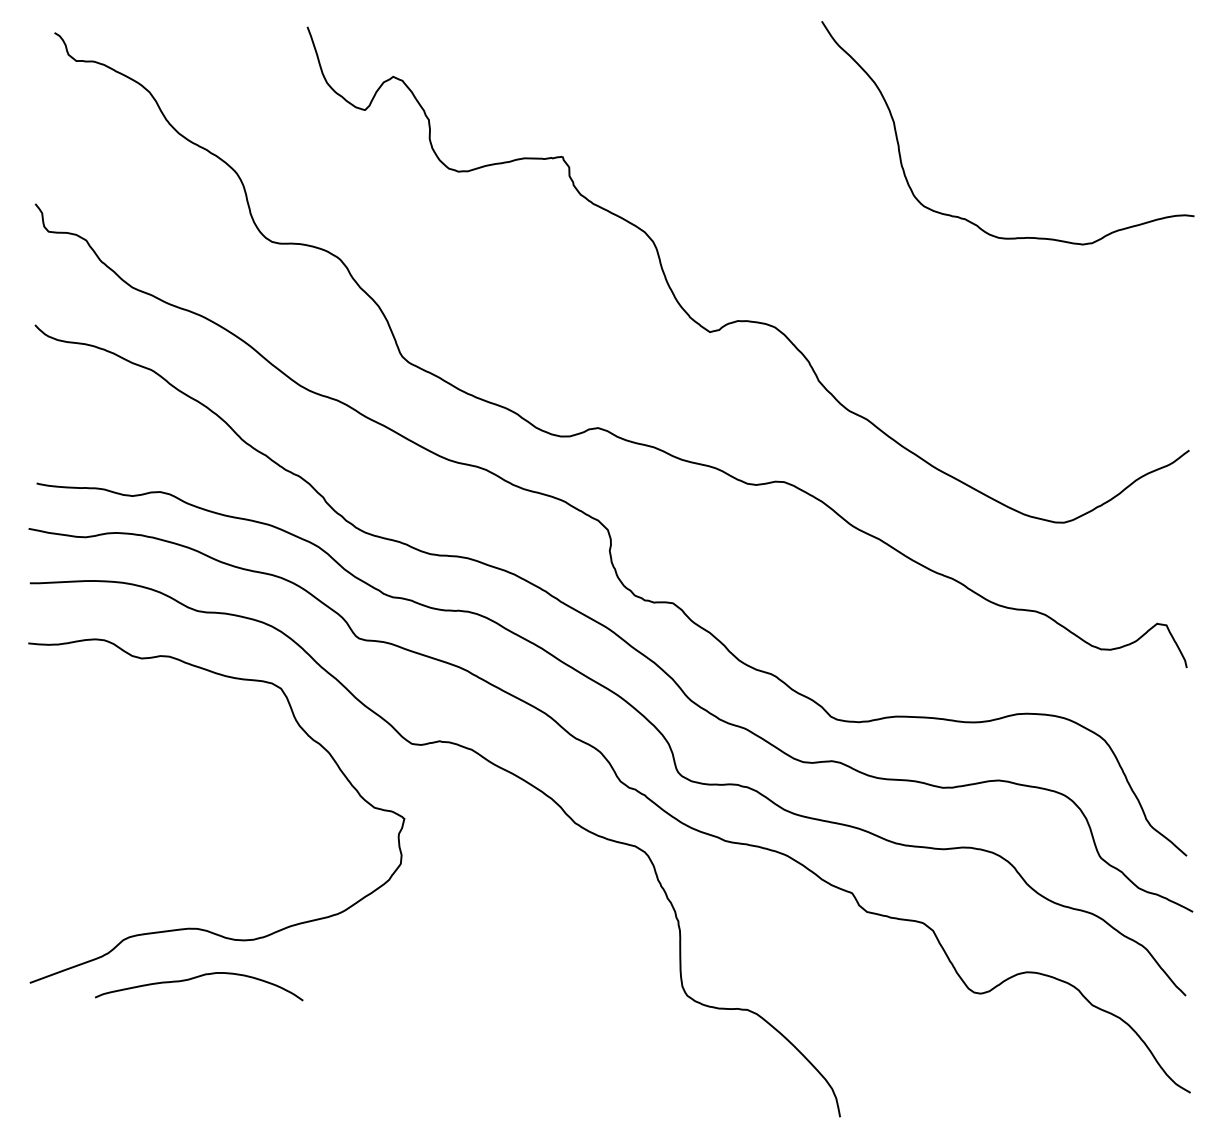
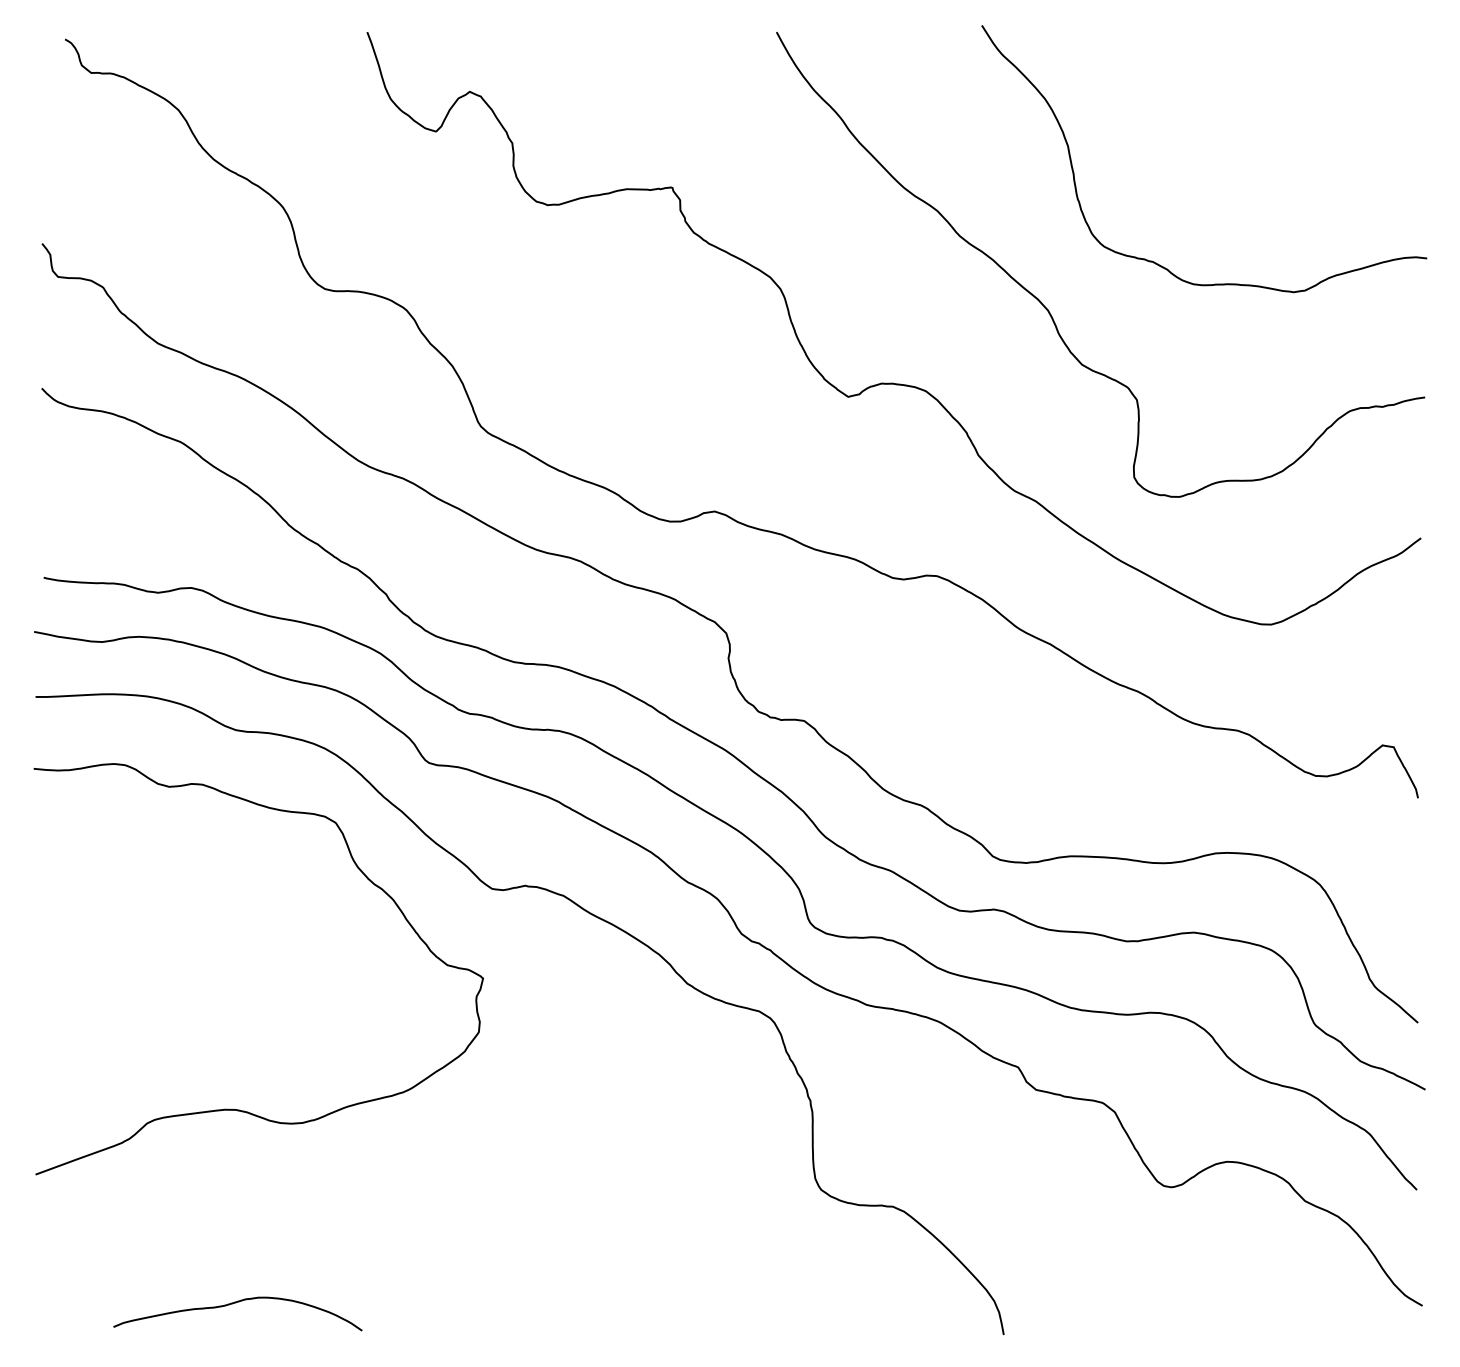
curve: (877, 258) -> (1048, 308), added
curve: (196, 978) -> (234, 1304), moved

